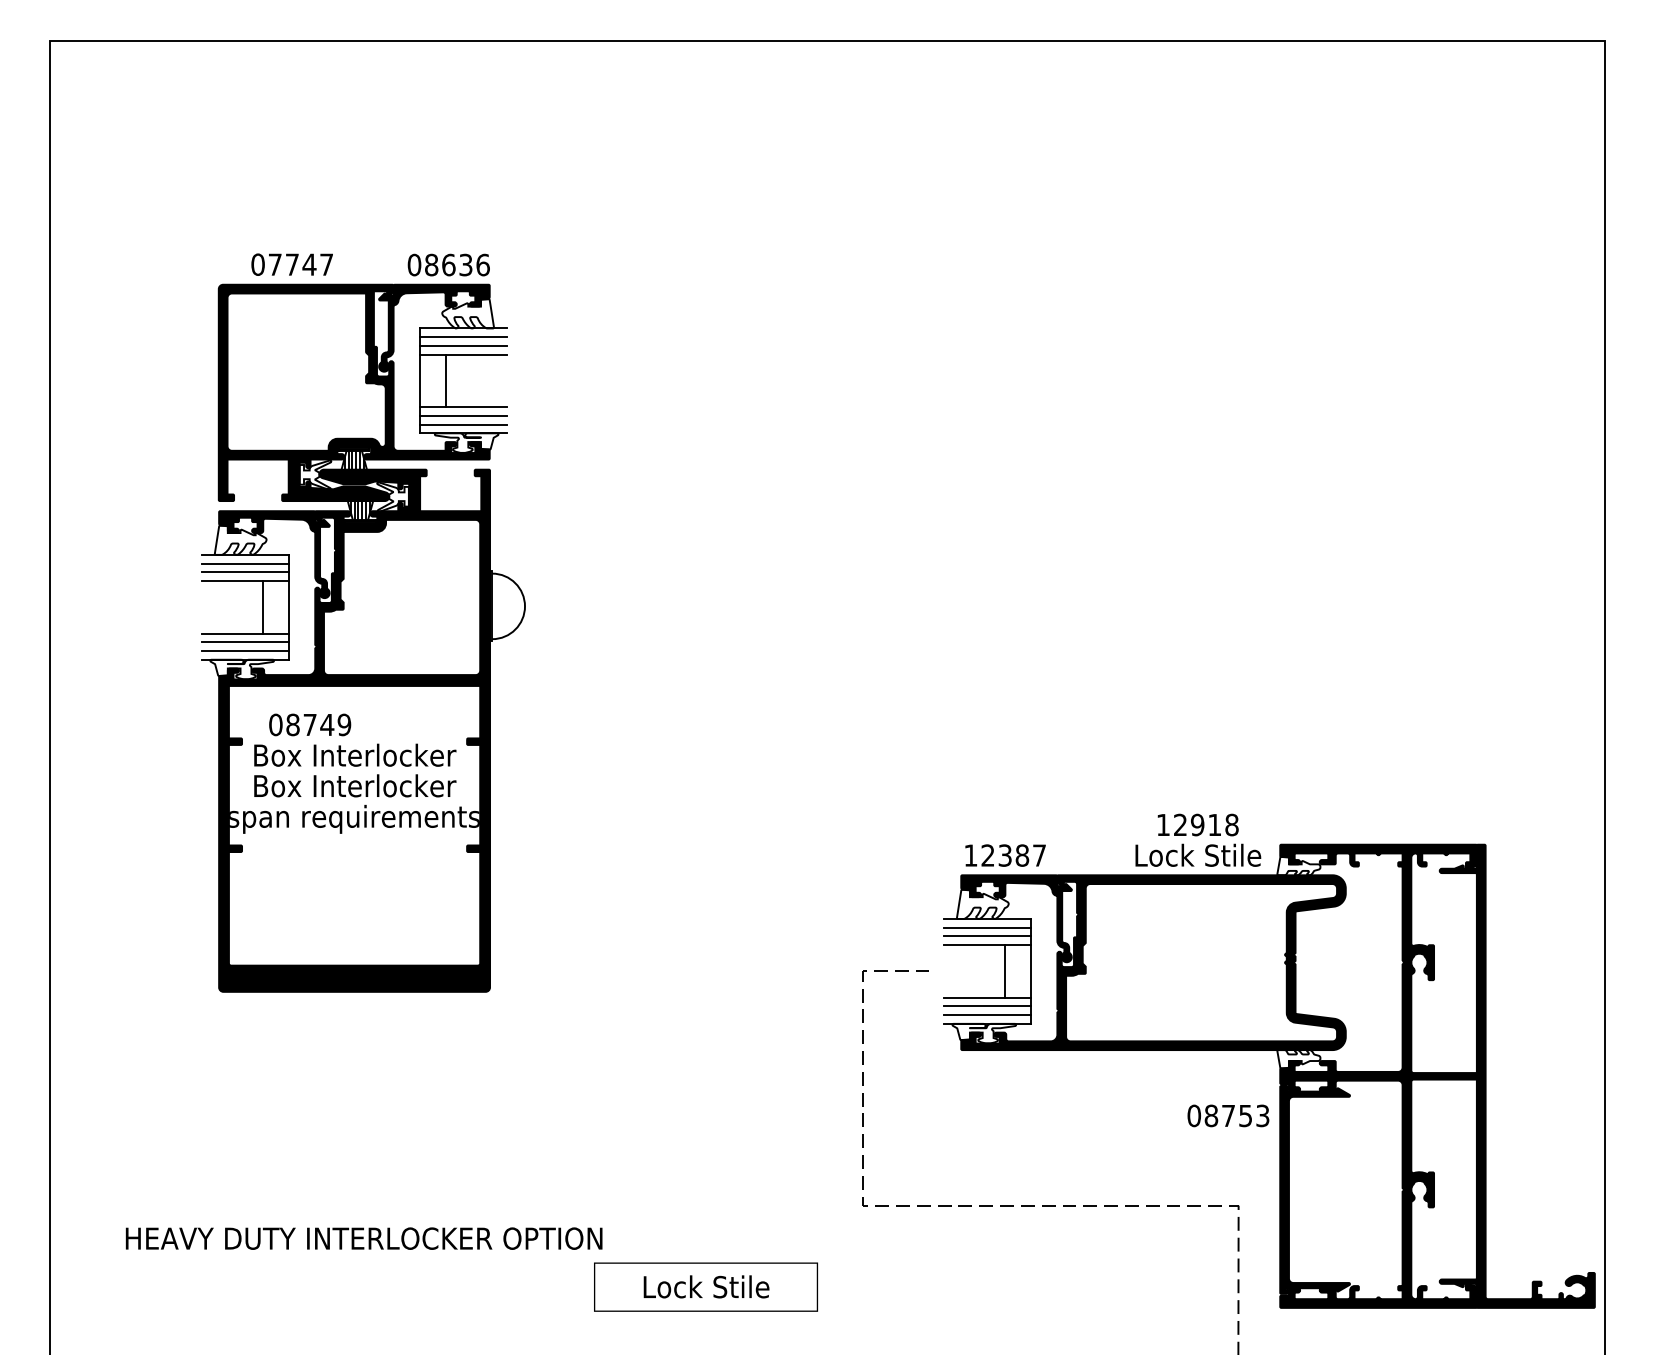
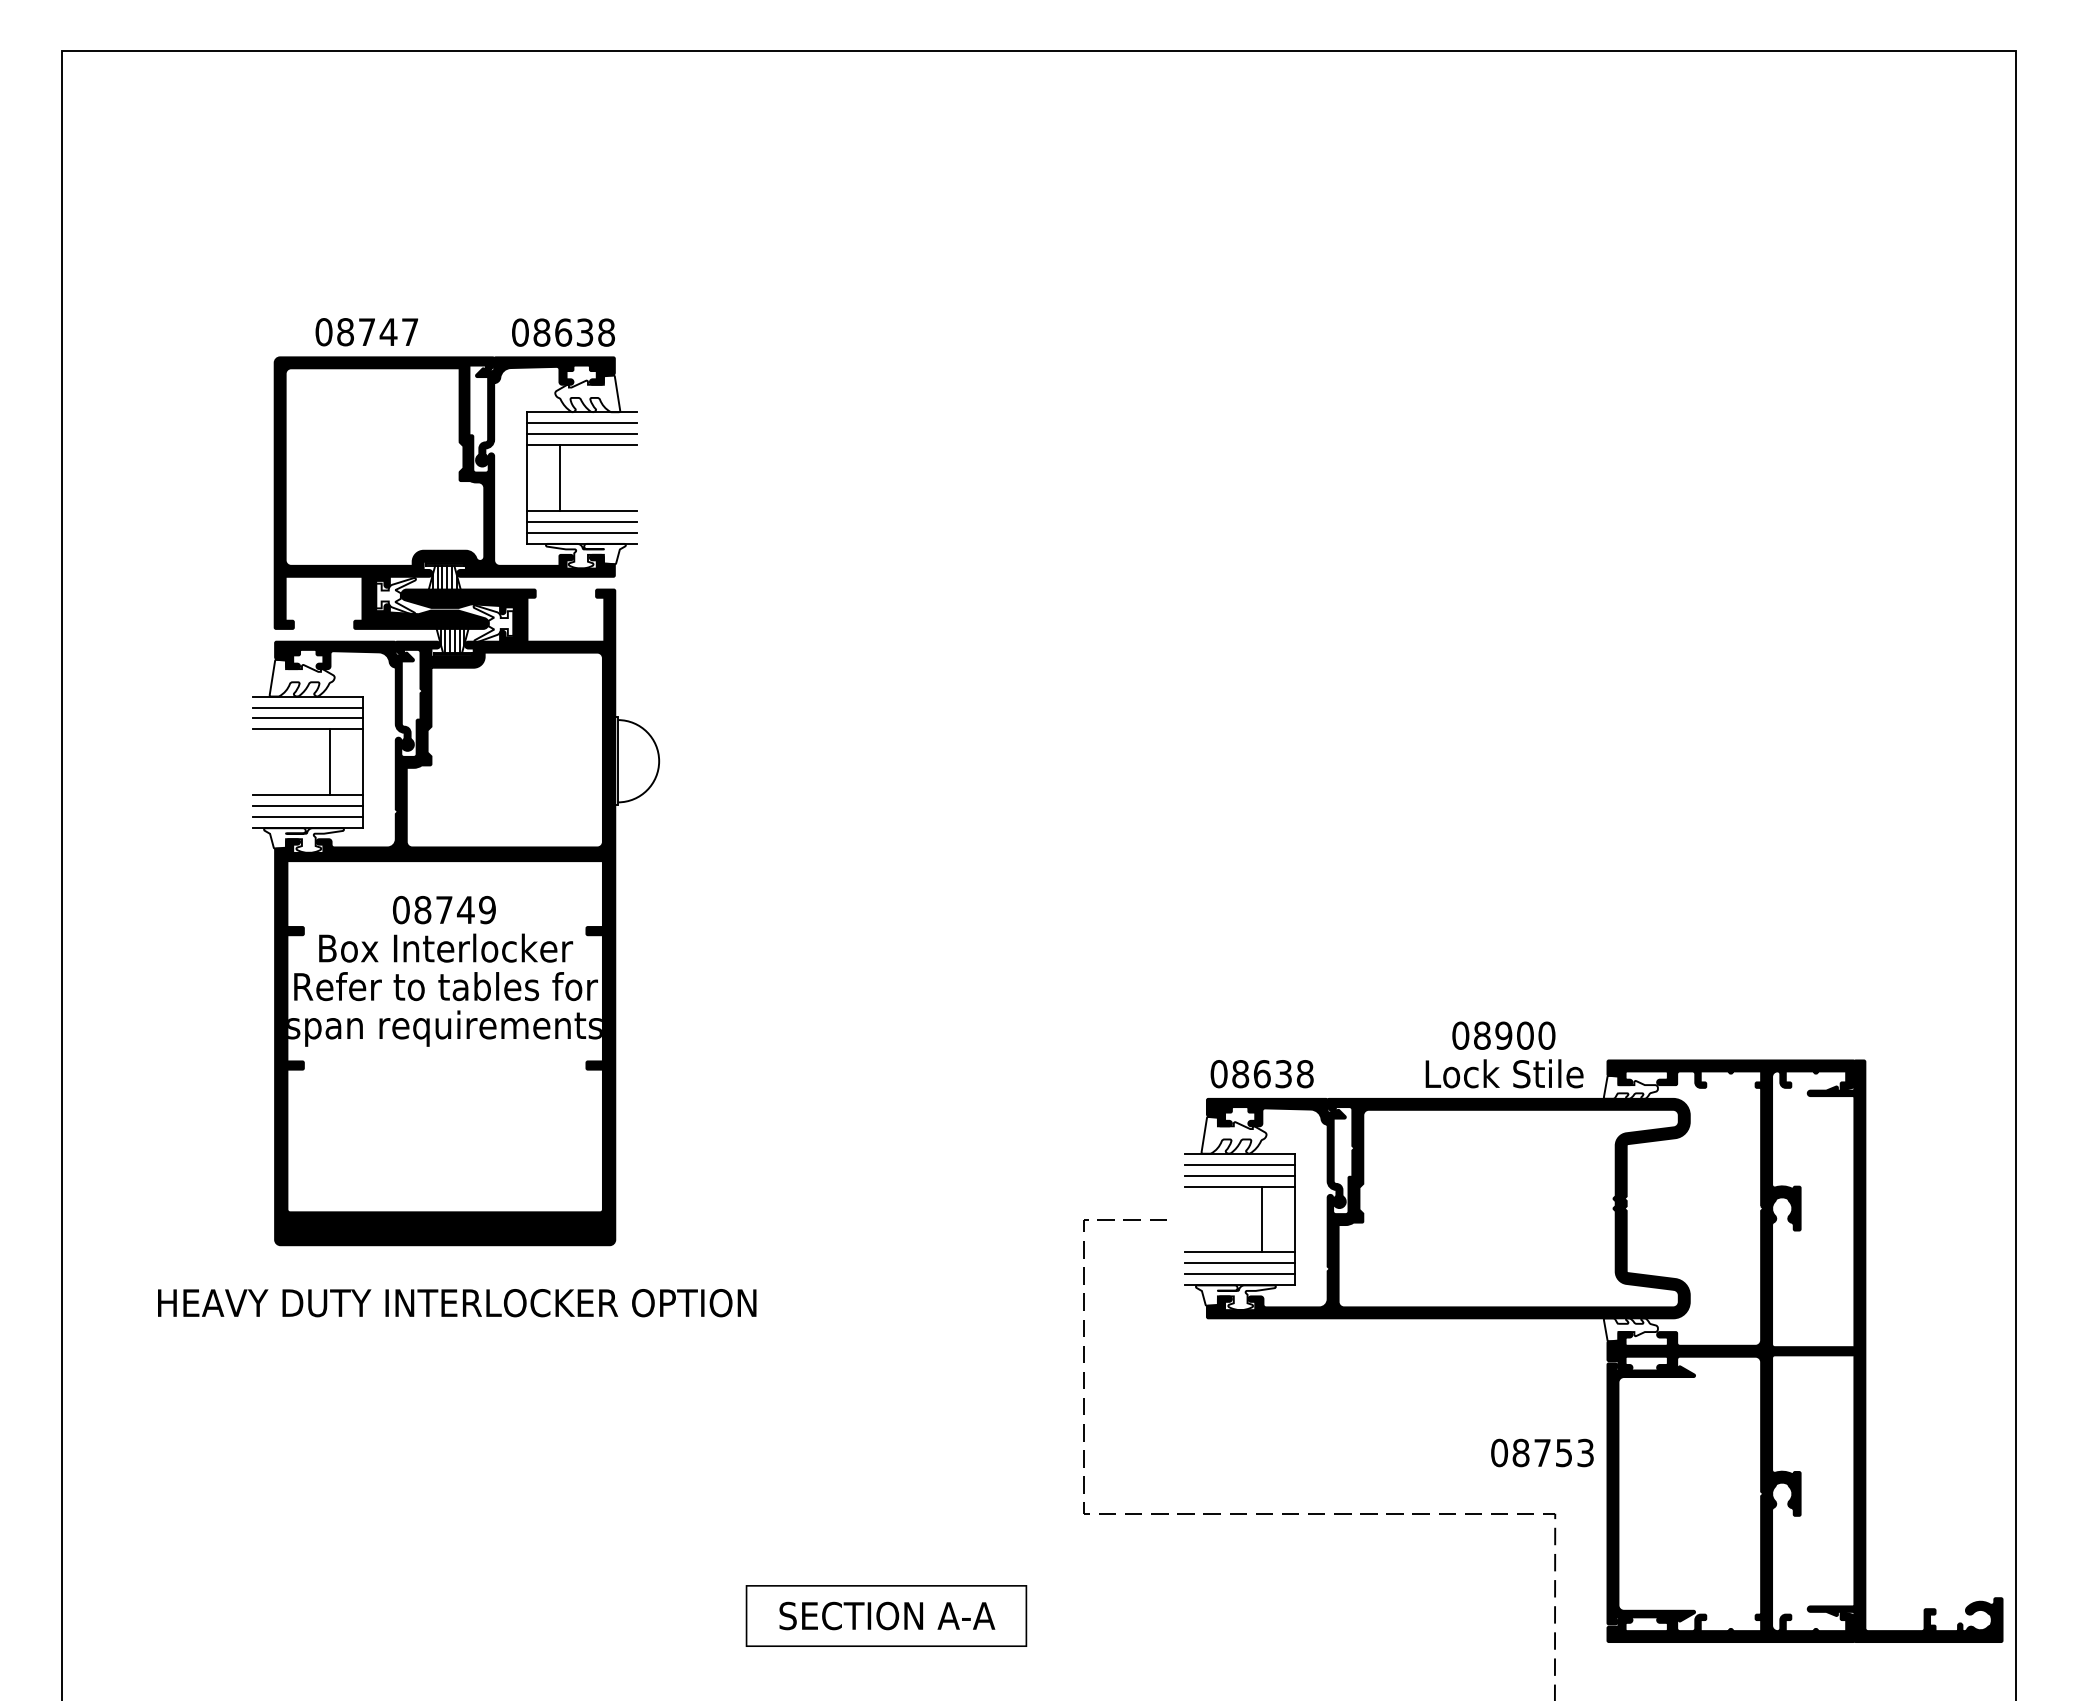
text: (275, 264) -> (345, 332), 07747 -> 08747
text: (483, 264) -> (606, 332), 08636 -> 08638
text: (310, 725) -> (444, 910), moved
text: (354, 785) -> (445, 986), Box Interlocker -> Refer to tables for
text: (1197, 824) -> (1503, 1035), 12918 -> 08900
text: (1004, 855) -> (1261, 1074), 12387 -> 08638
text: (1228, 1115) -> (1542, 1452), moved
text: (364, 1238) -> (457, 1303), moved
text: (706, 1286) -> (887, 1615), Lock Stile -> SECTION A-A

